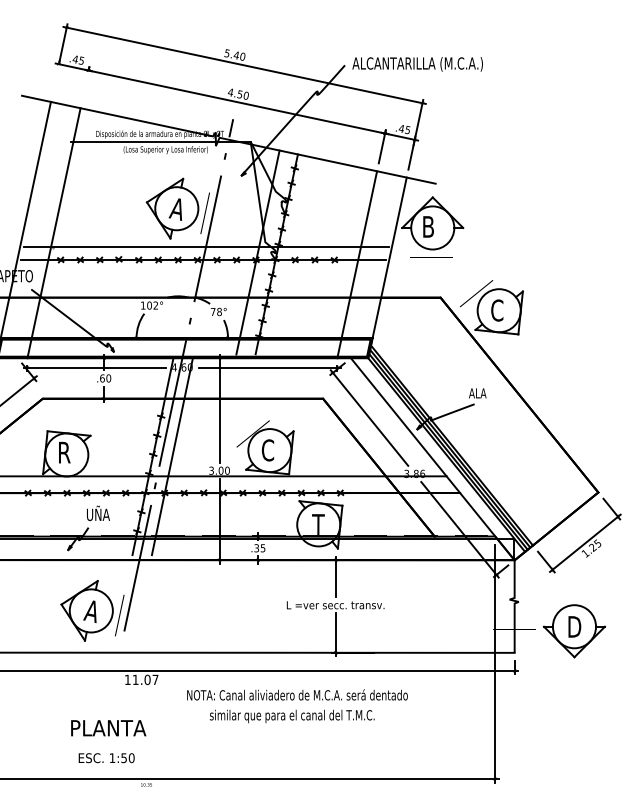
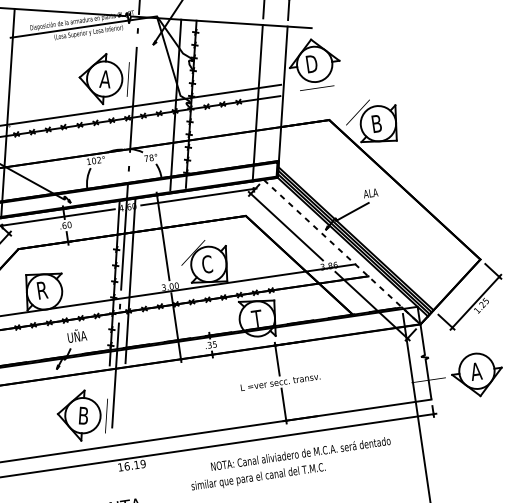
text: (430, 226) -> (312, 63), B -> D
text: (497, 310) -> (377, 123), C -> B
line: (432, 459) -> (341, 252), solid -> dashed
text: (90, 611) -> (82, 416), A -> B
text: (573, 626) -> (476, 371), D -> A
text: (145, 679) -> (135, 464), 11.07 -> 16.19
text: (297, 694) -> (300, 453), moved

